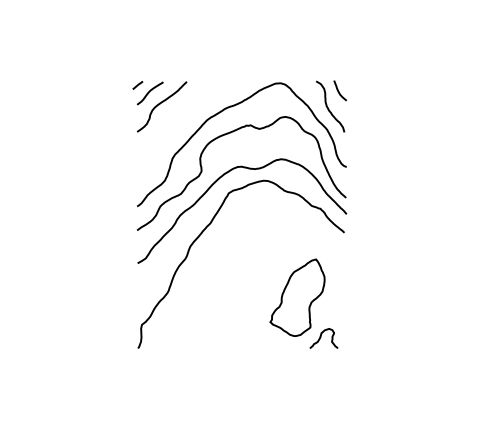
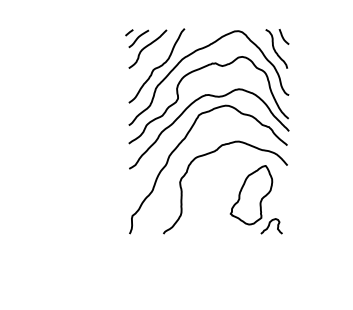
curve: (173, 130) -> (156, 67), added
curve: (244, 243) -> (210, 153), added

